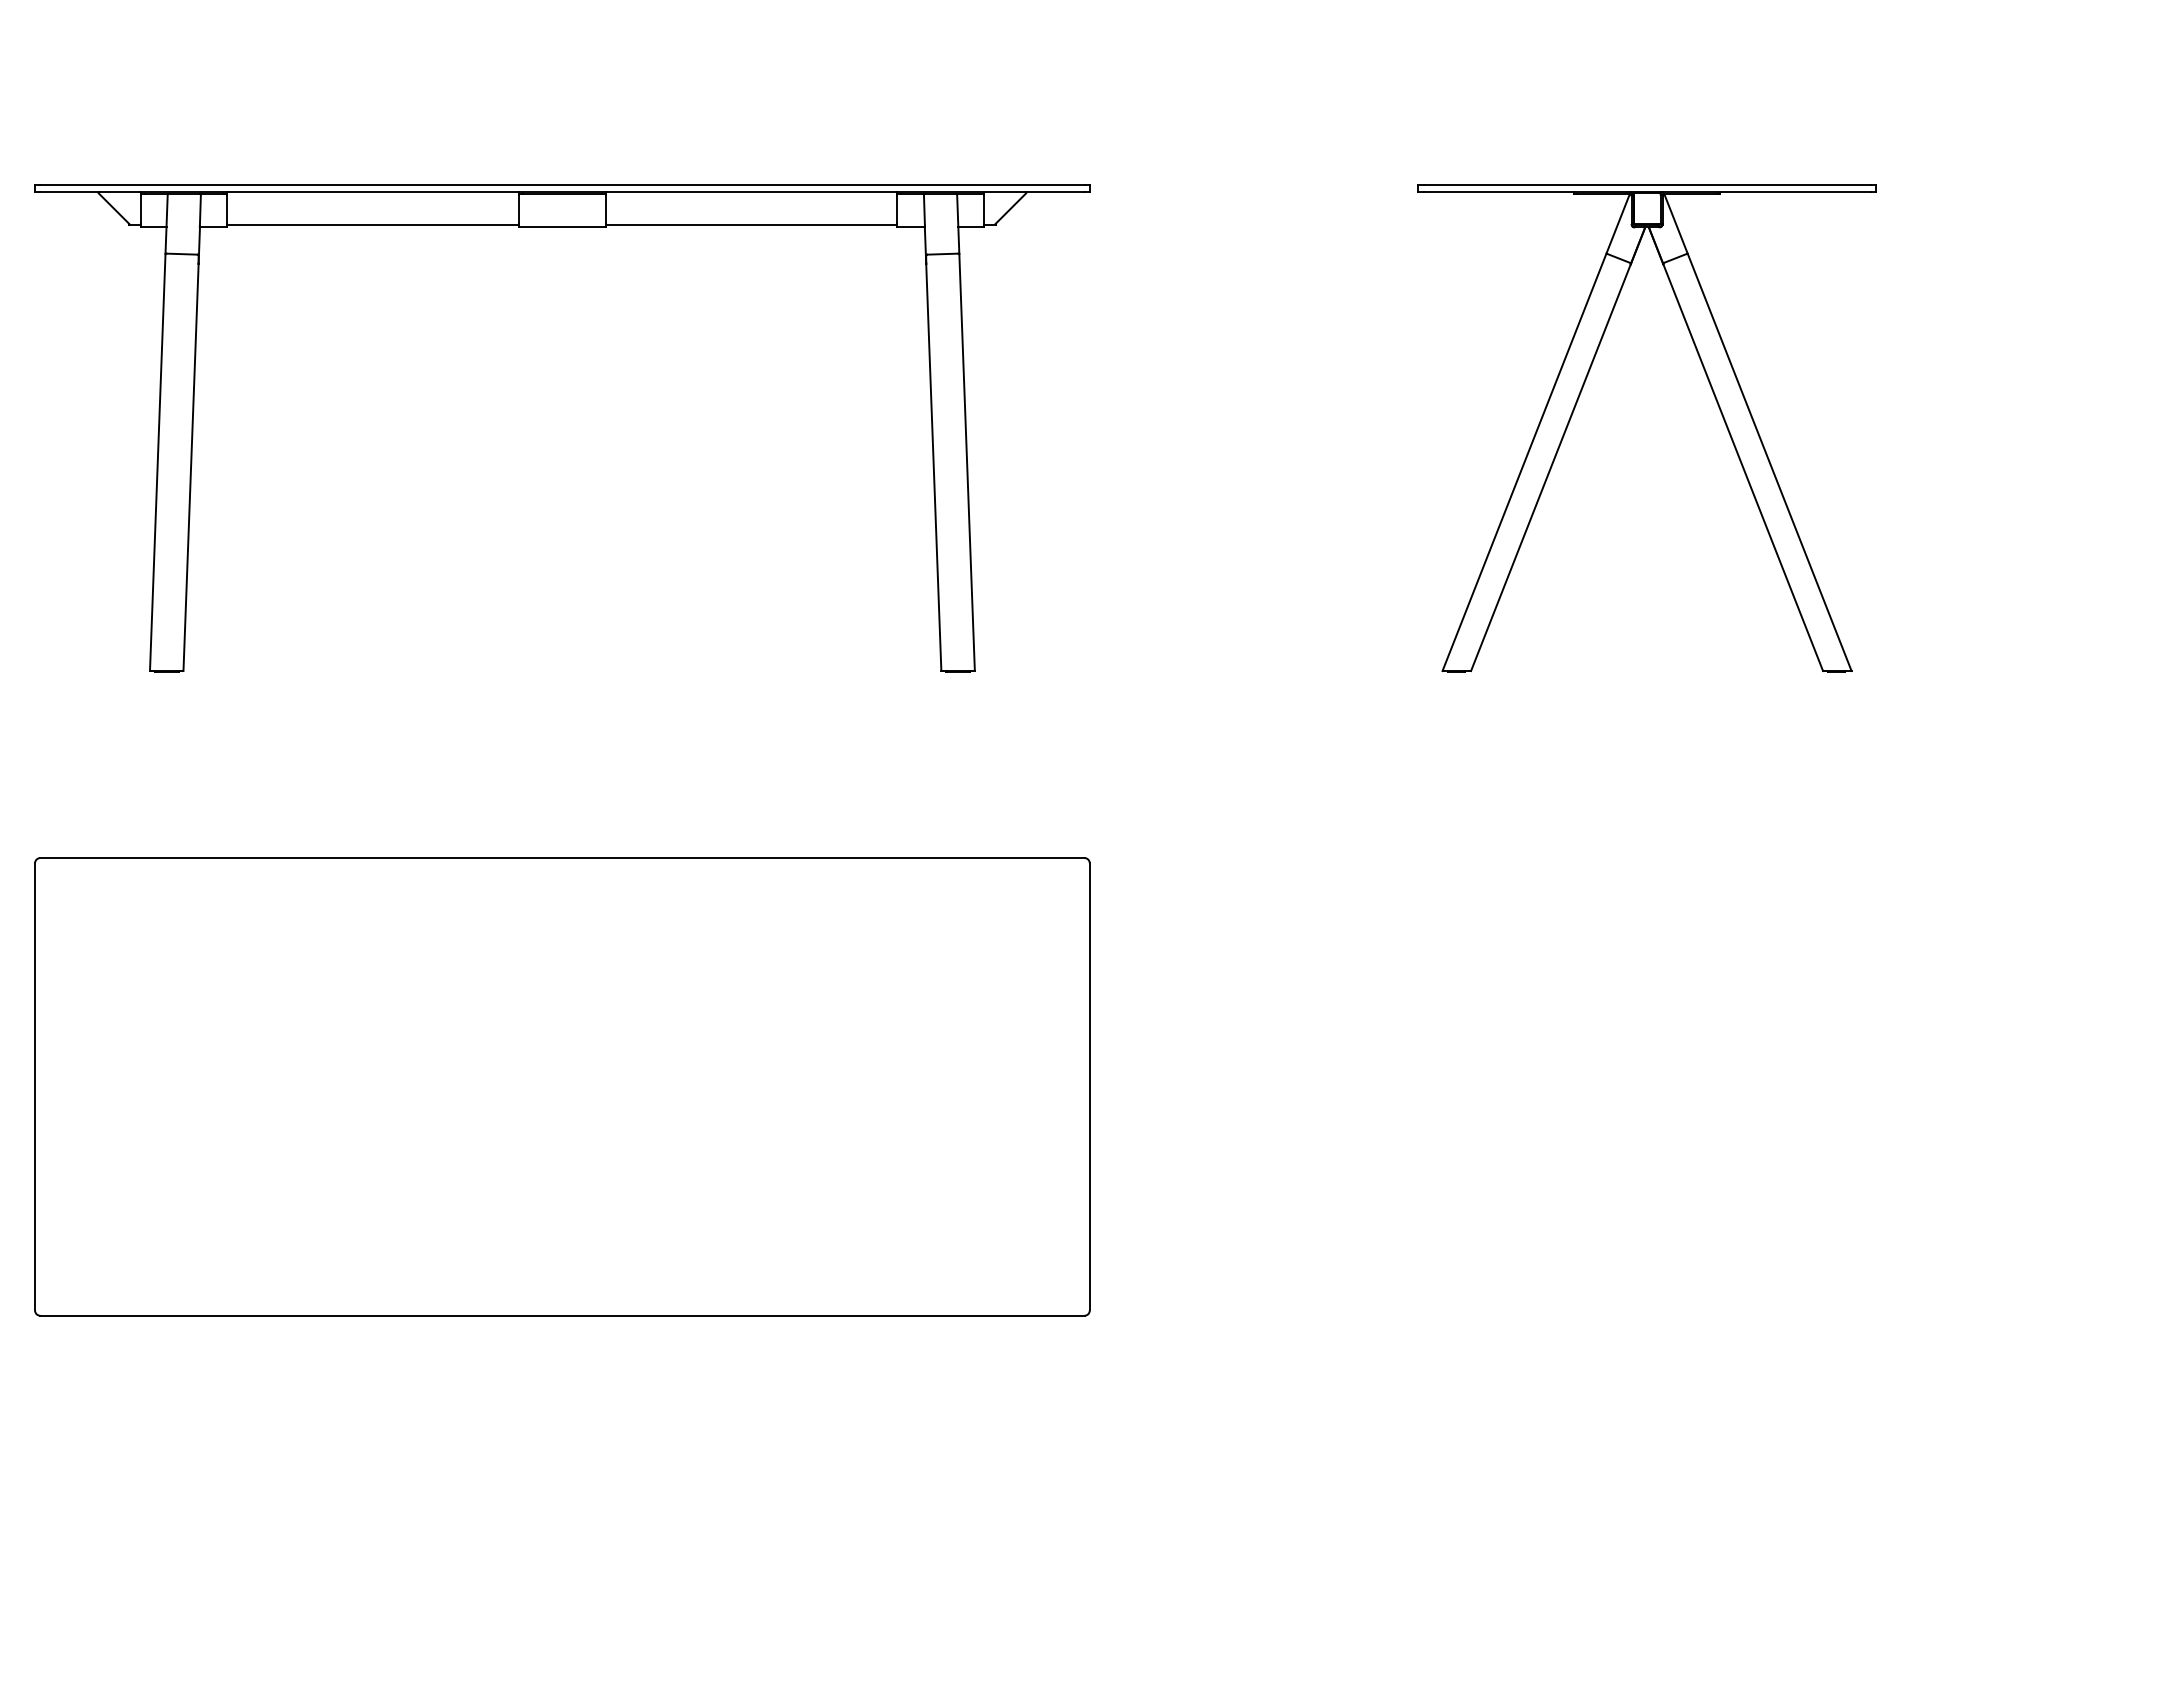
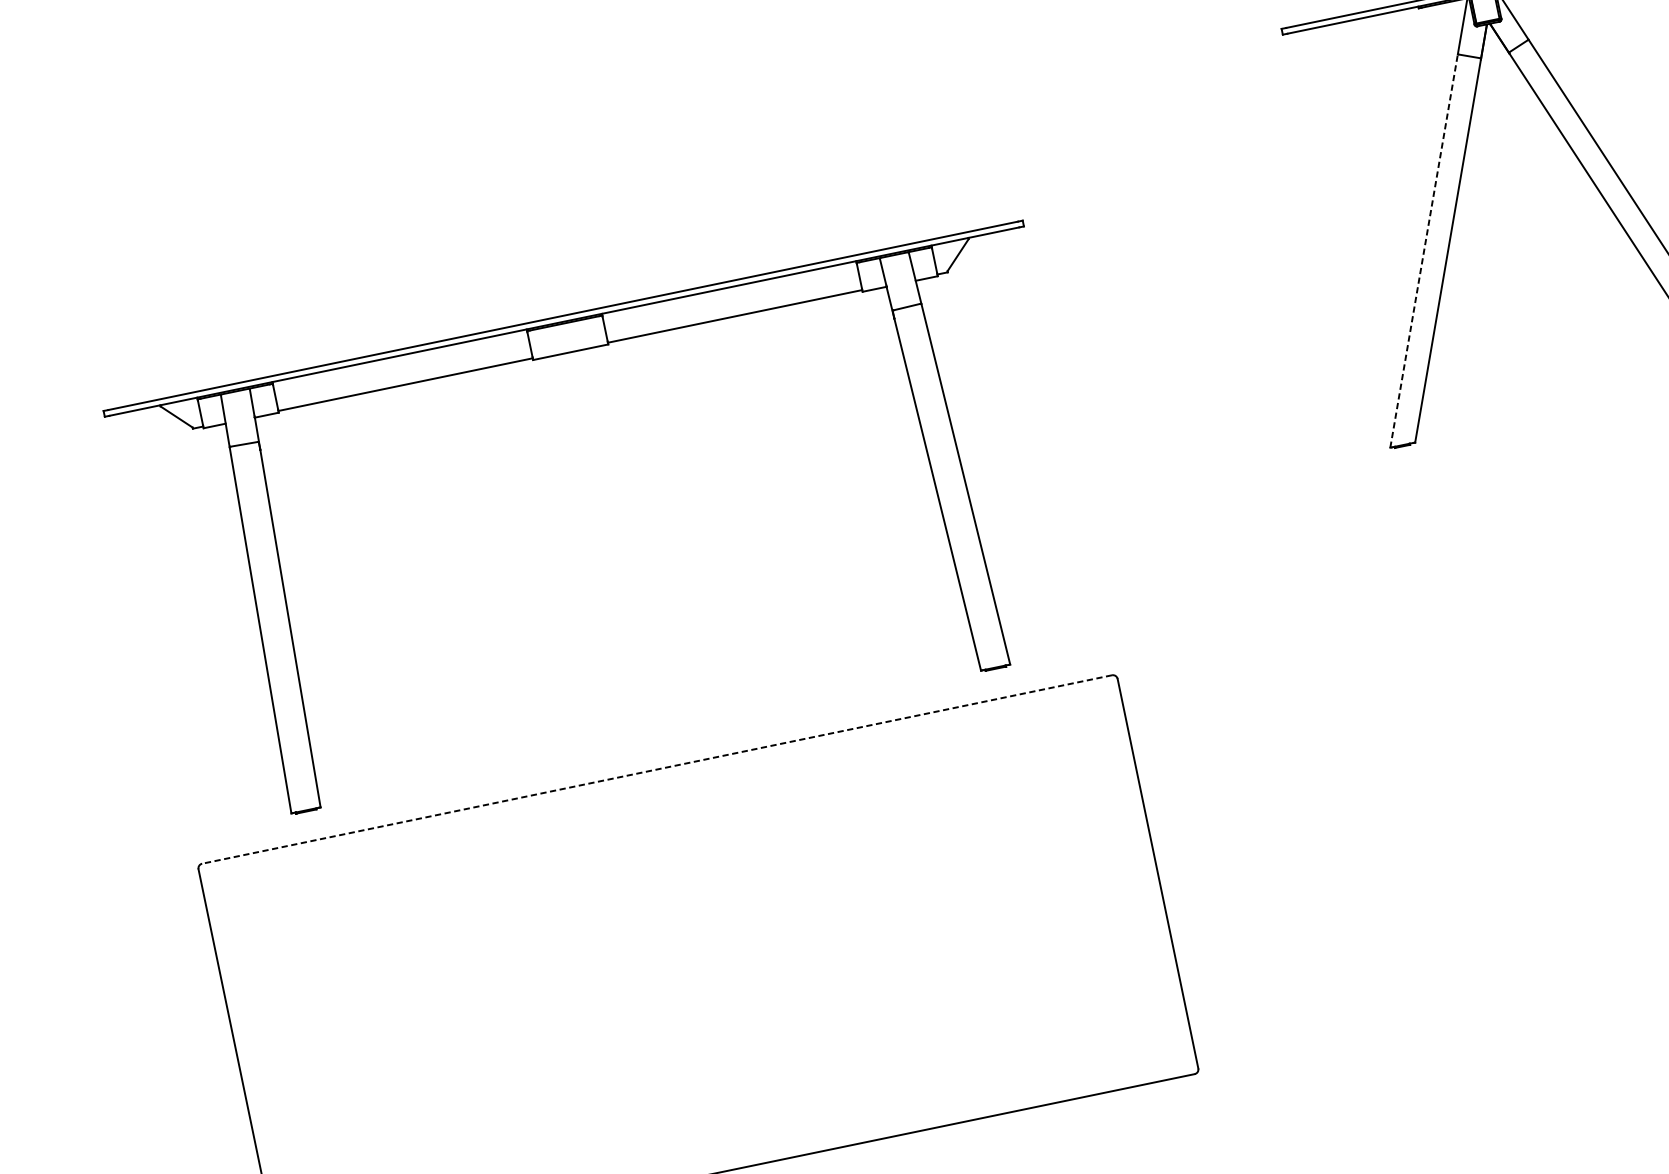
part: (562, 227) -> (570, 352), moved
line: (1524, 461) -> (1423, 250), solid -> dashed
line: (561, 858) -> (656, 770), solid -> dashed

